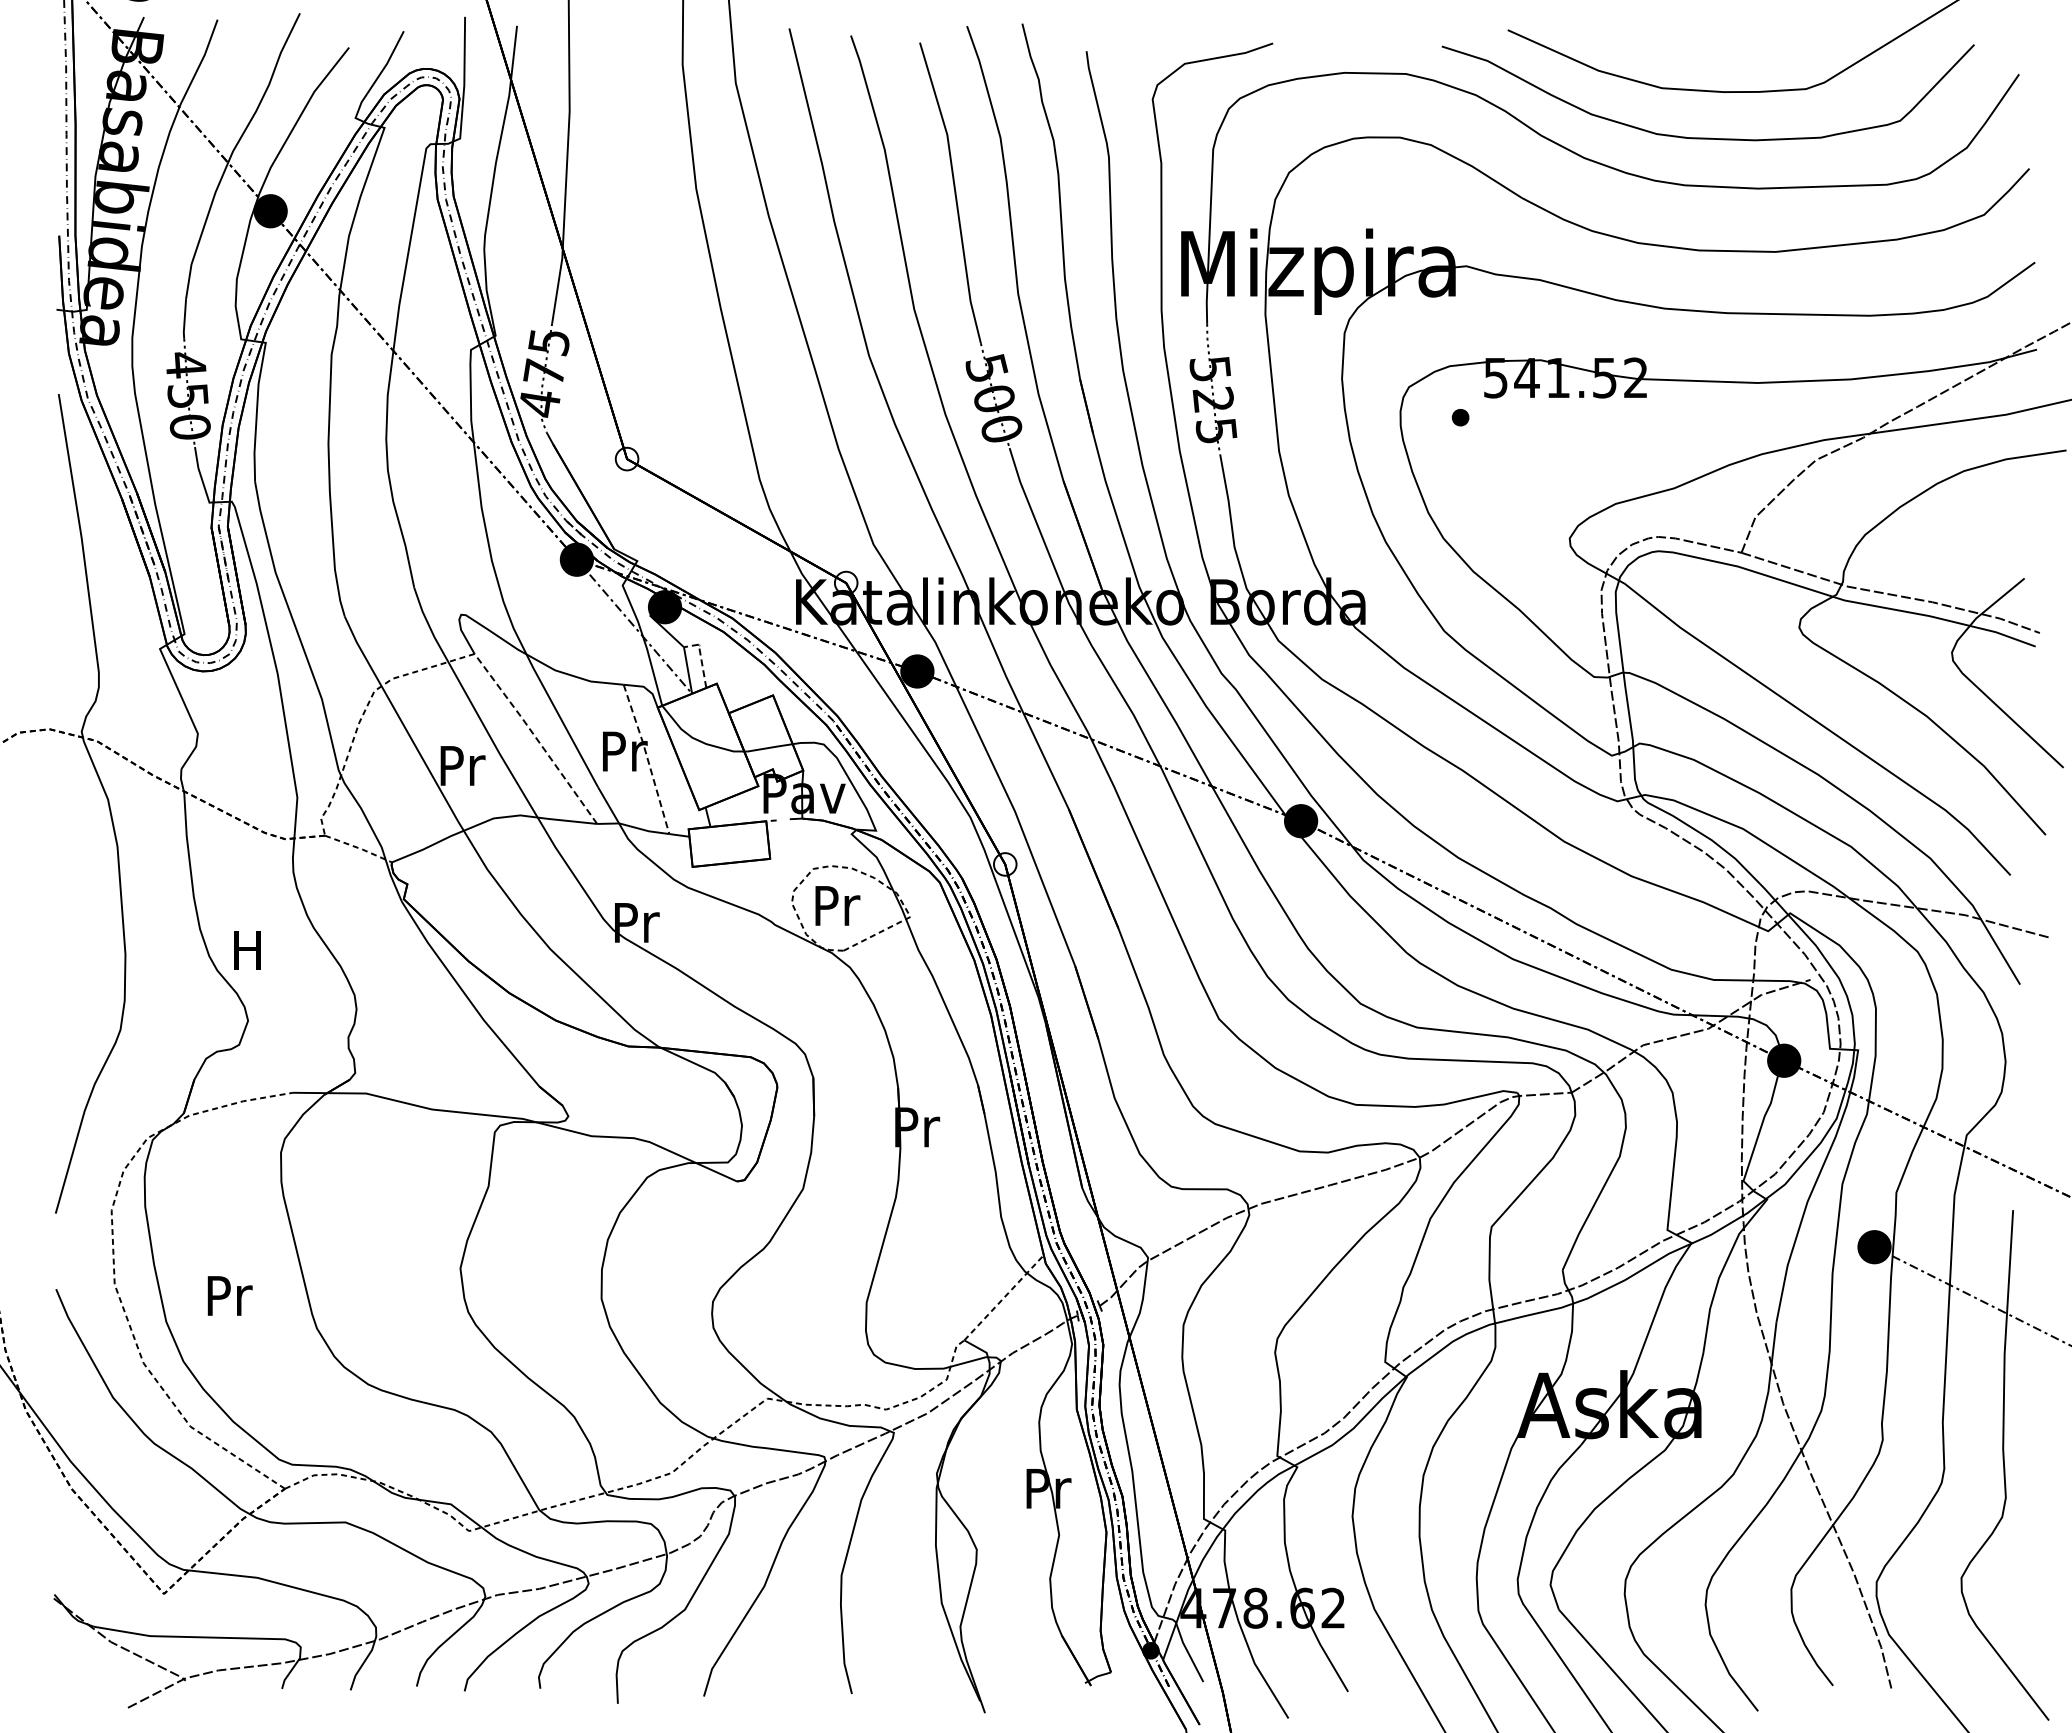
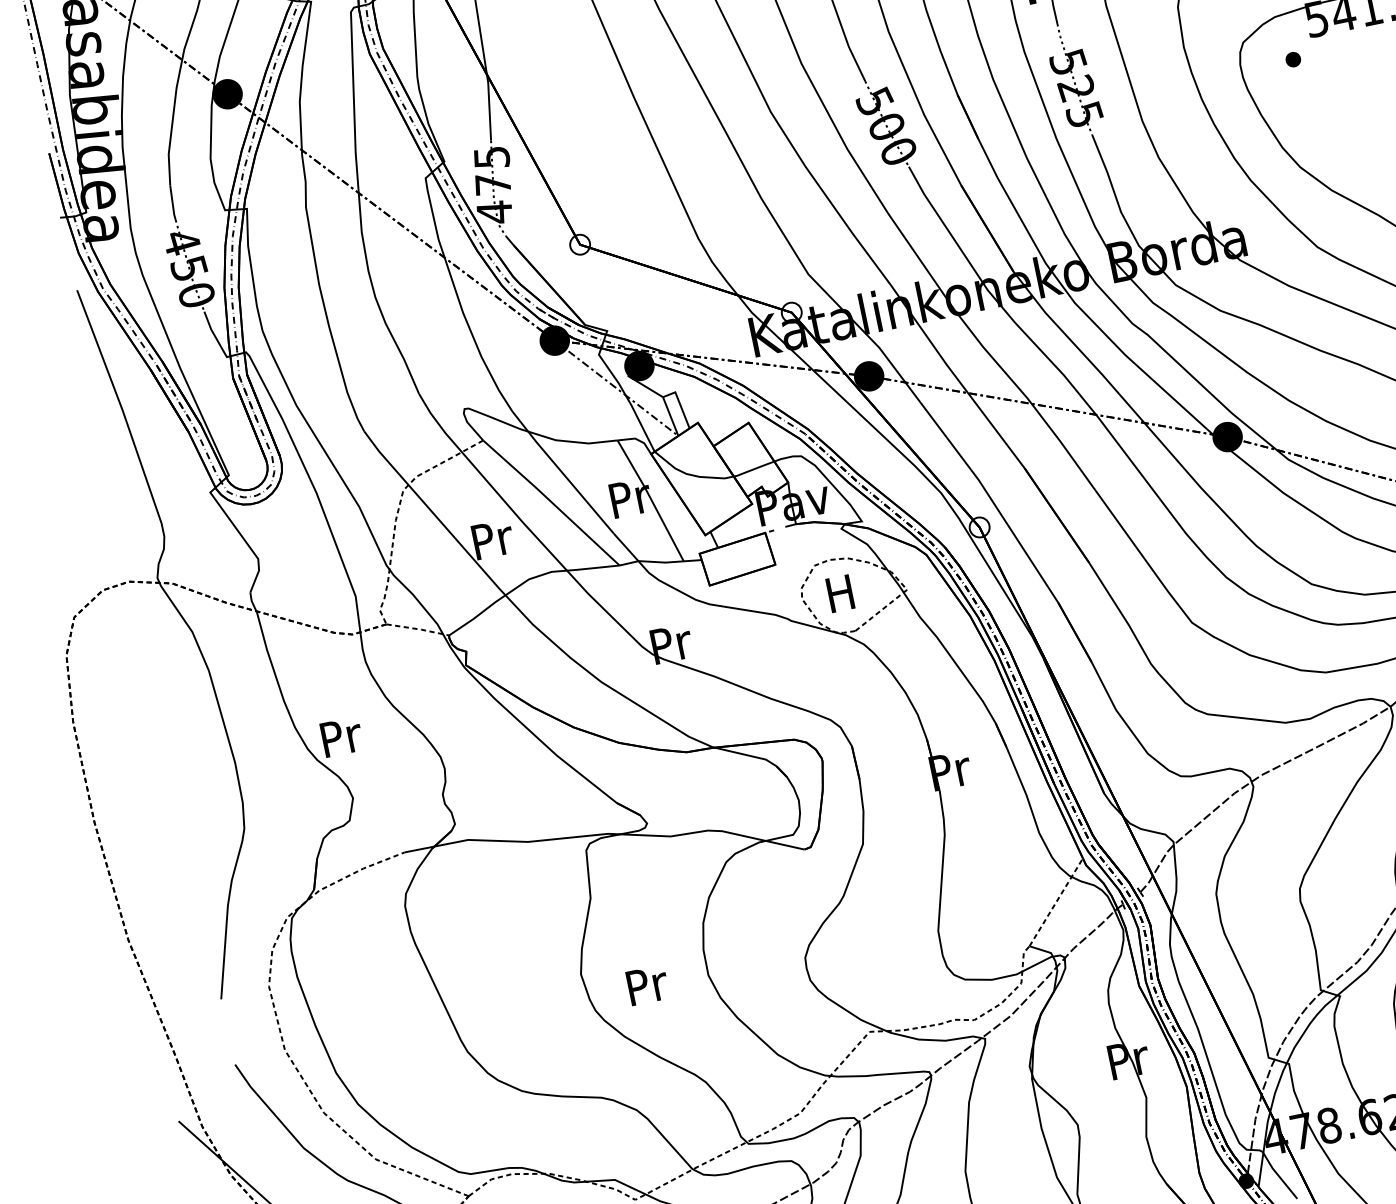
line: (701, 658) -> (680, 403), dashed -> solid
line: (536, 738) -> (551, 502), dashed -> solid
line: (647, 758) -> (651, 499), dashed -> solid
text: (837, 905) -> (841, 592), Pr -> H
text: (249, 950) -> (341, 737), H -> Pr
text: (229, 1295) -> (647, 984), moved

